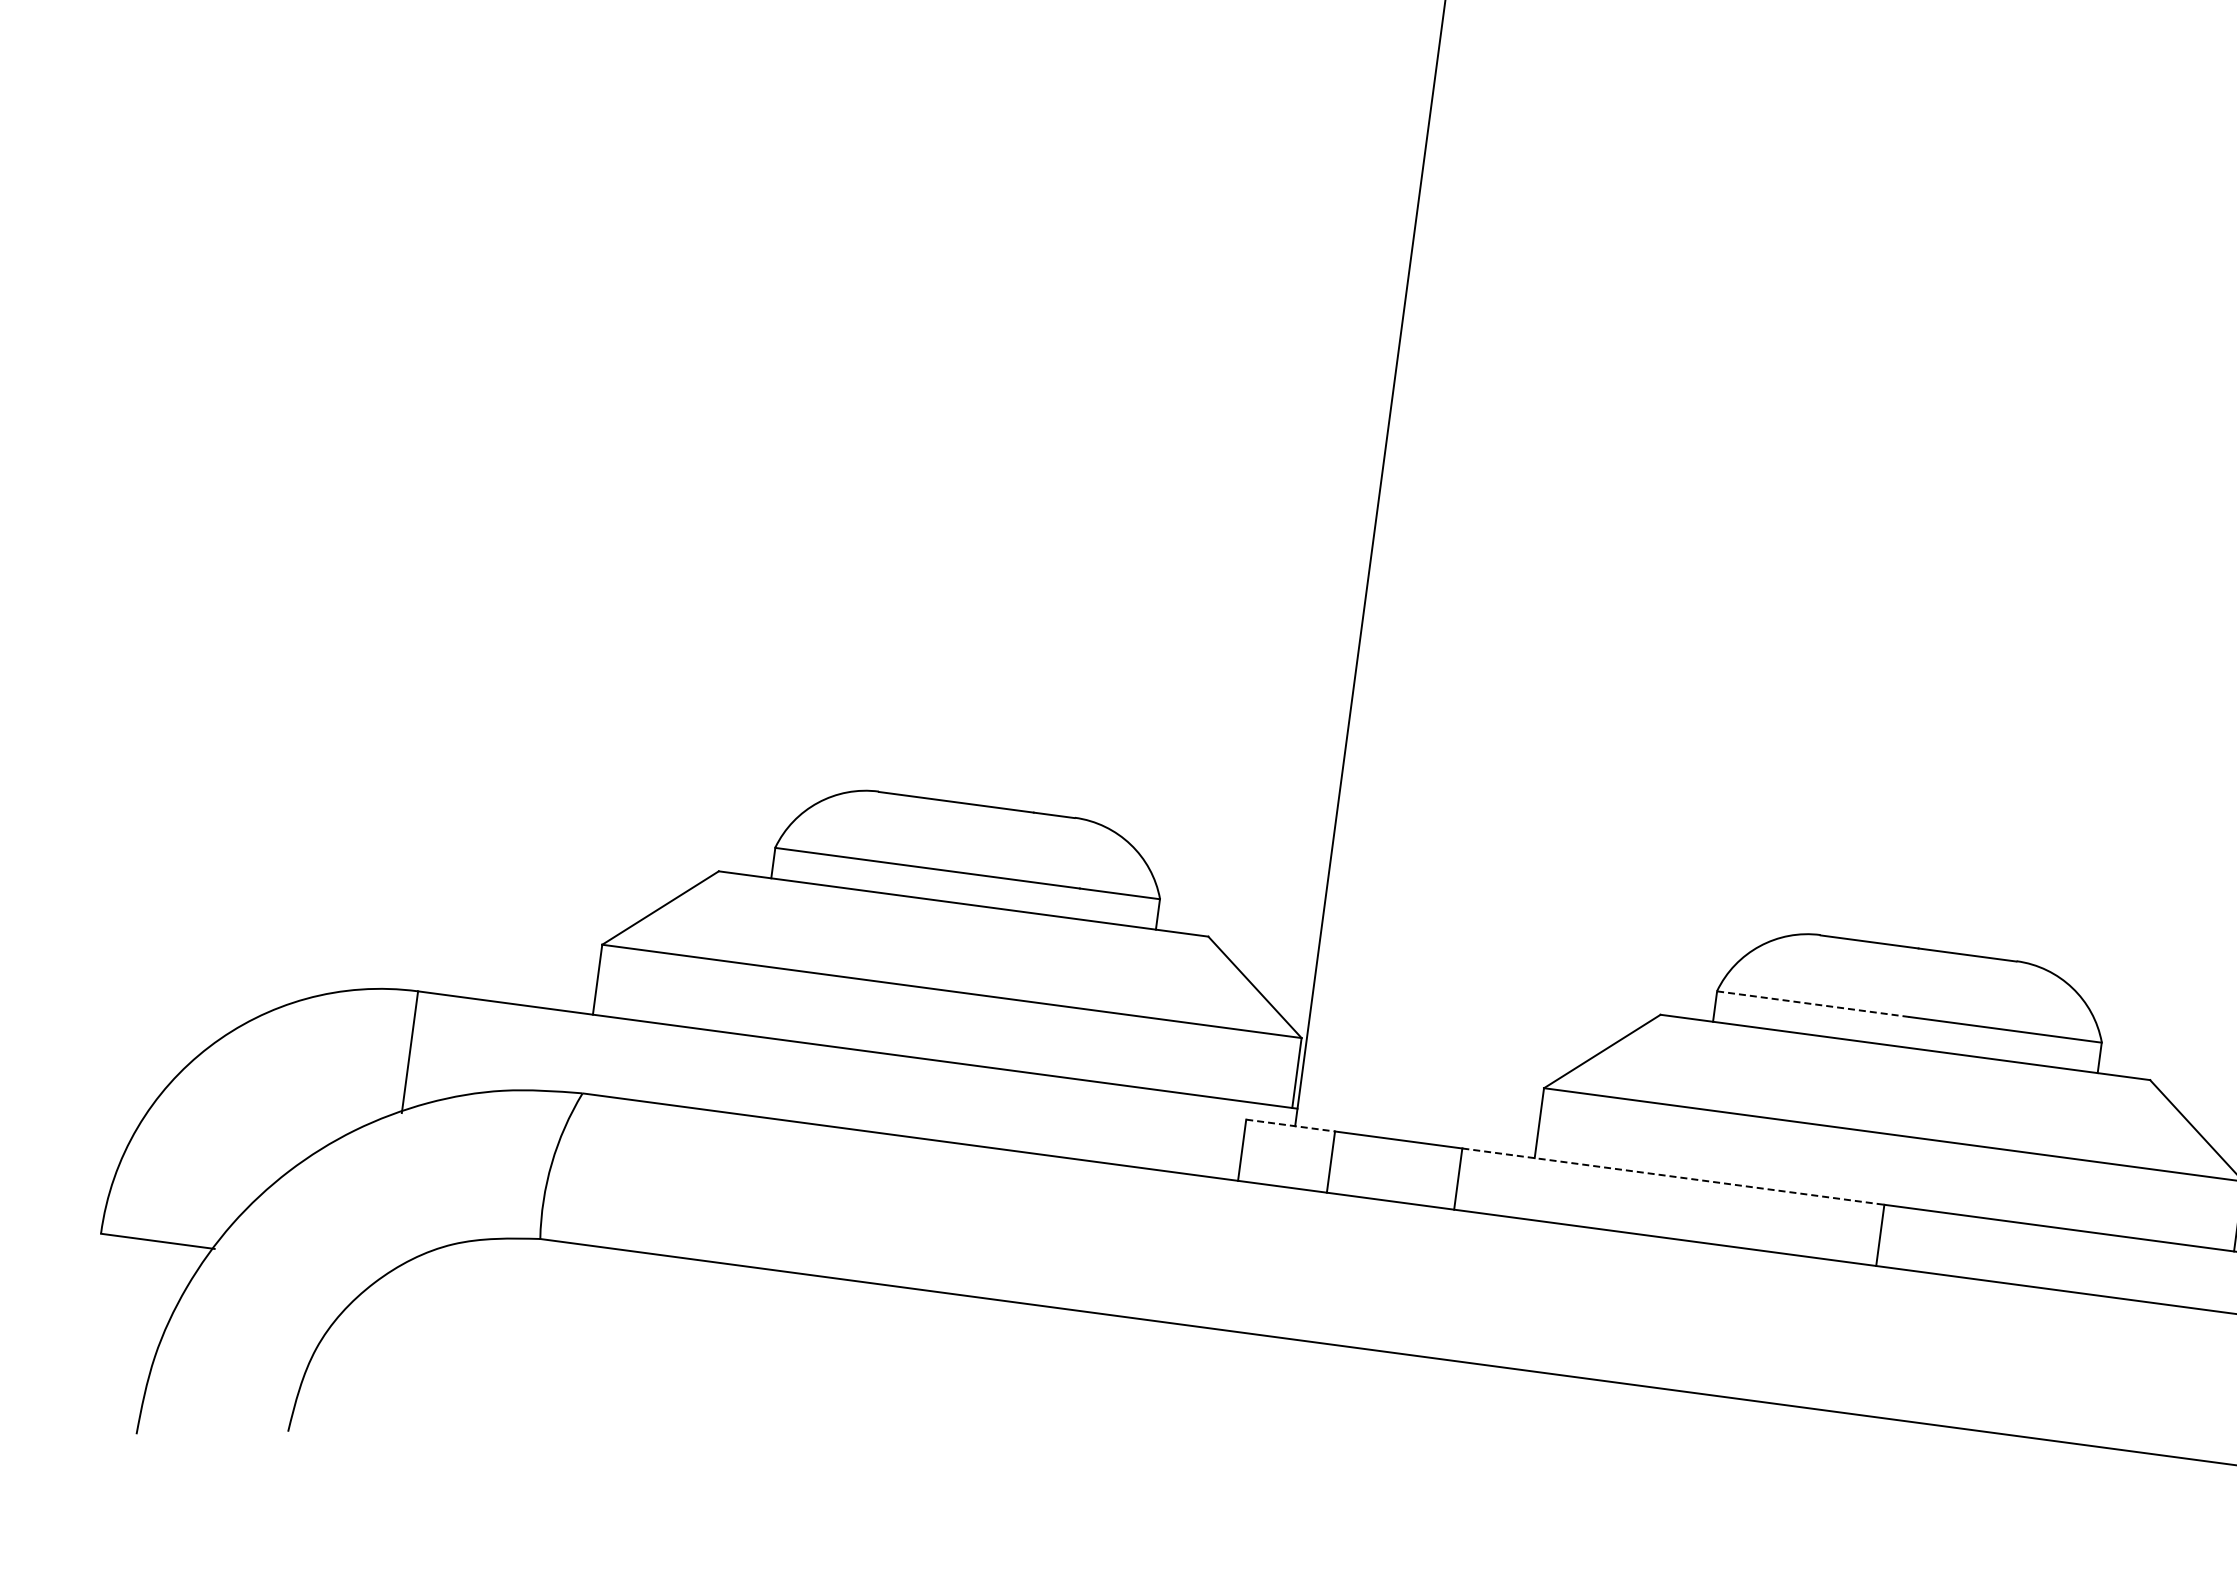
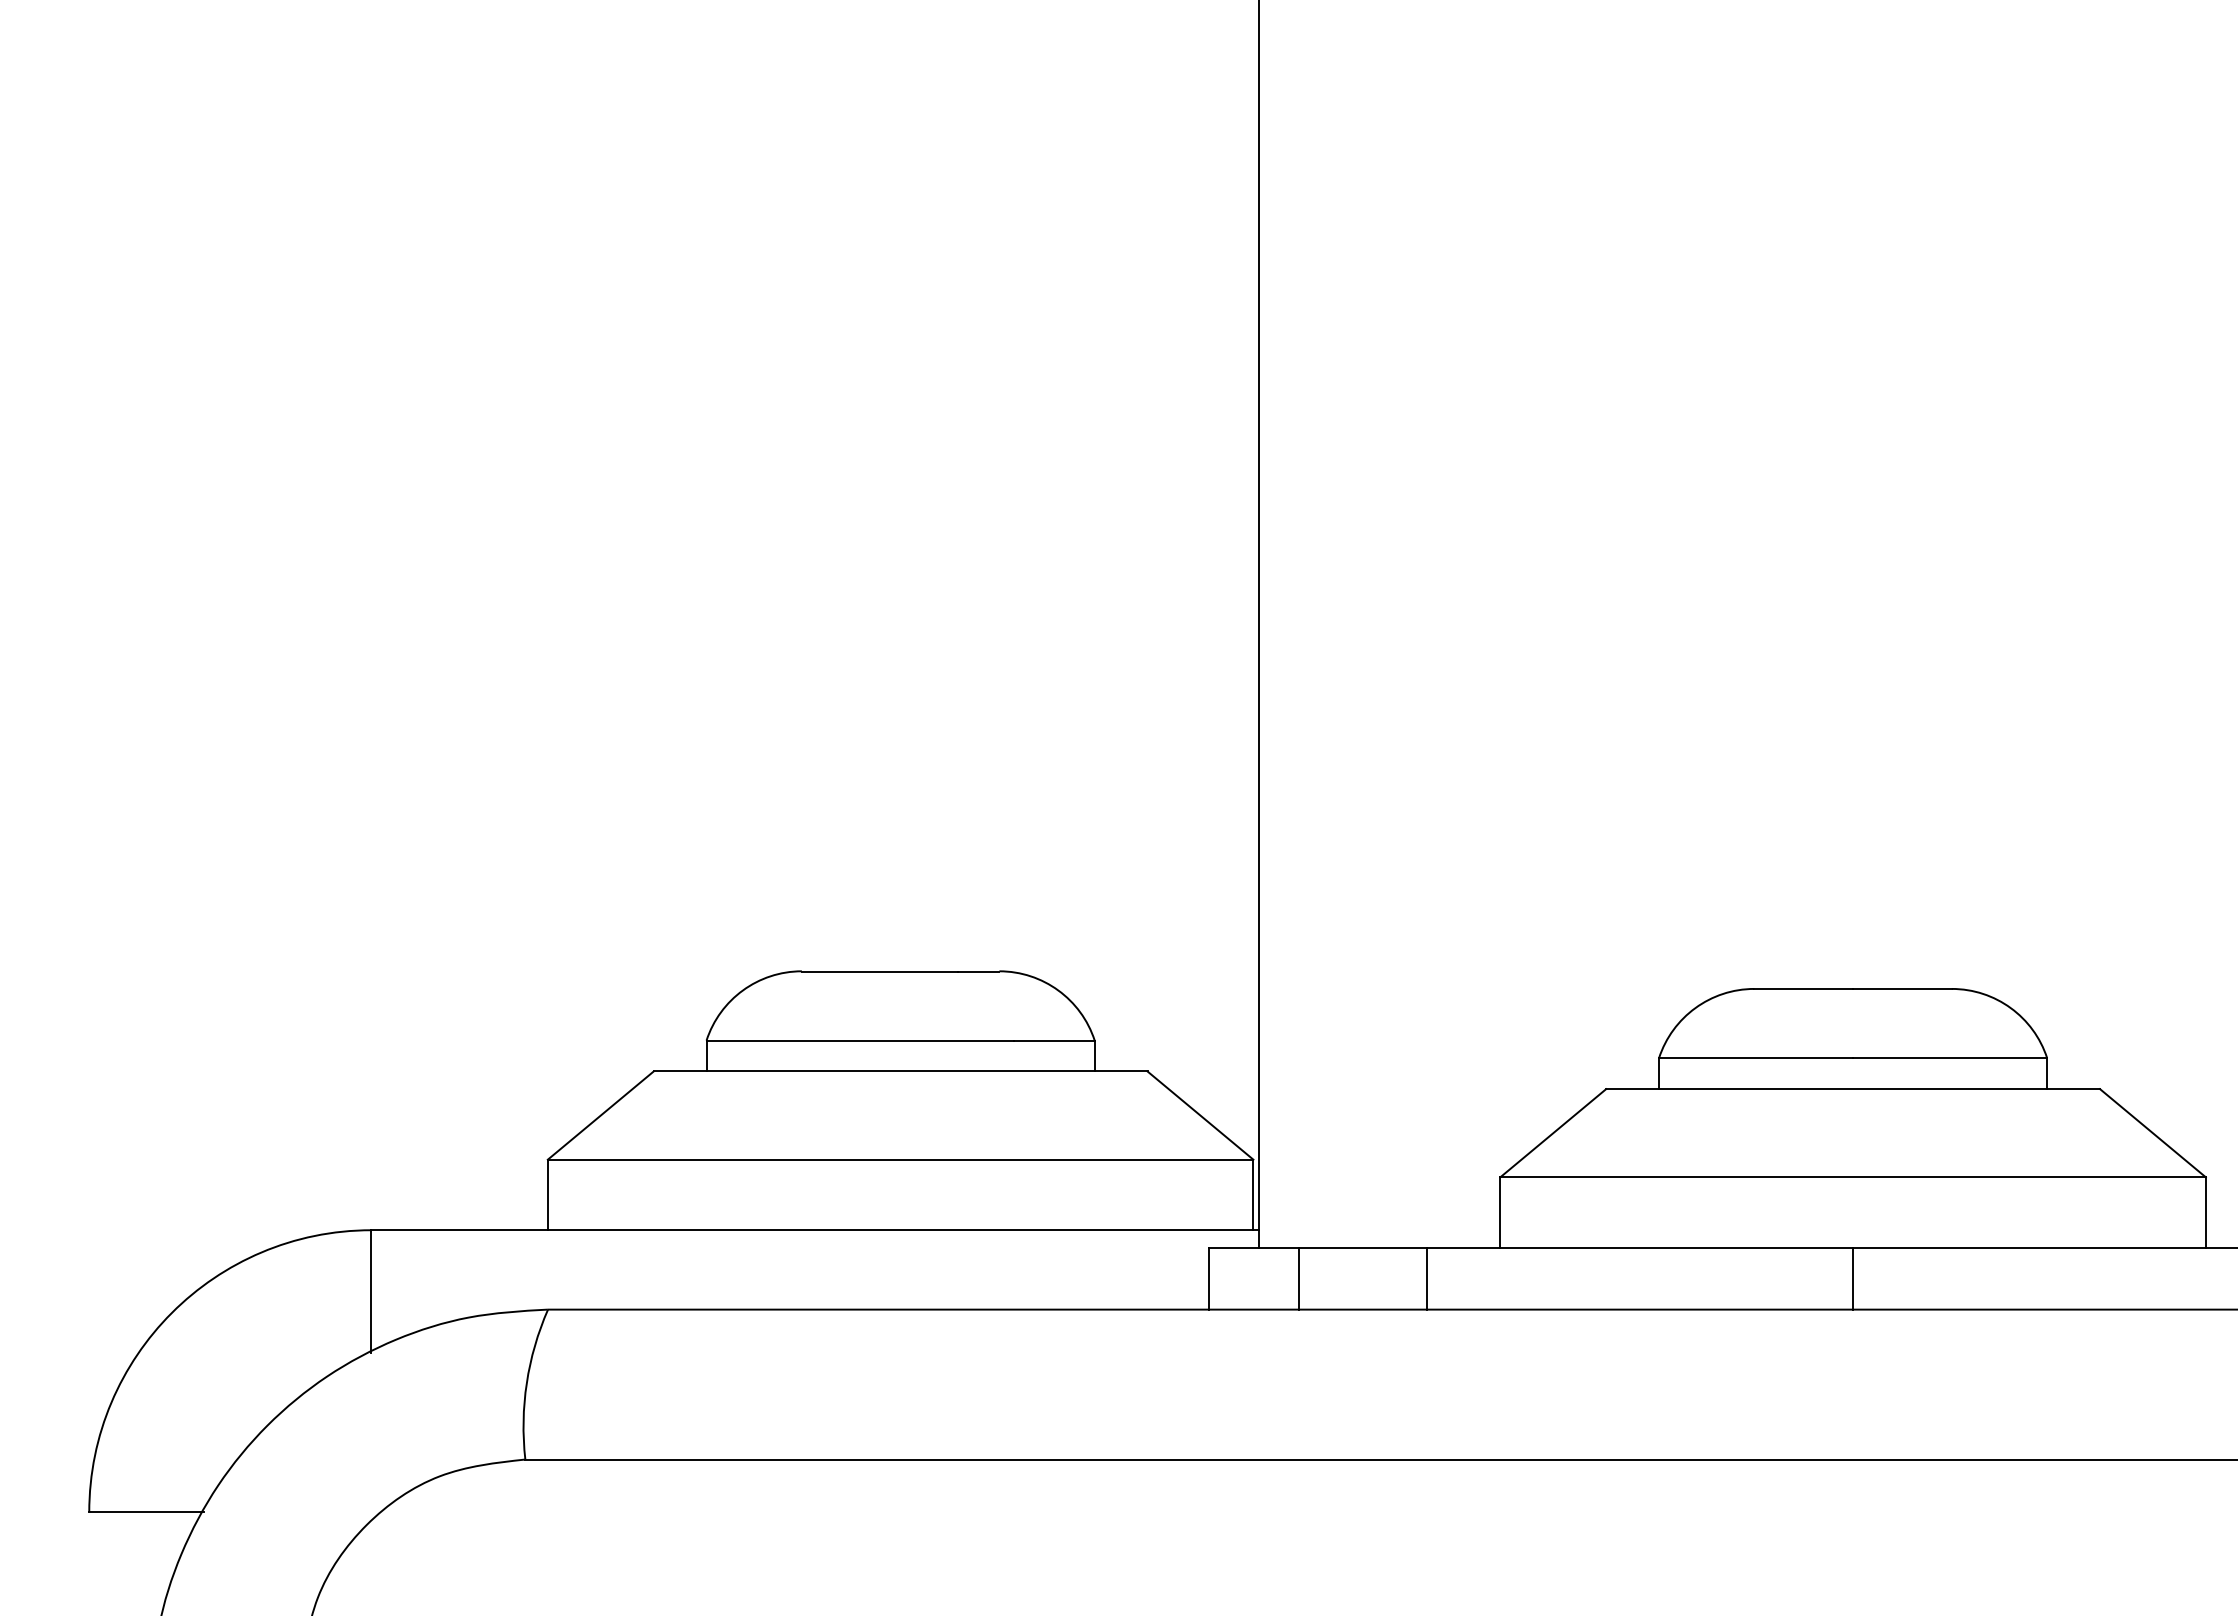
line: (1812, 1004) -> (1755, 1058), dashed -> solid
line: (1291, 1125) -> (1254, 1247), dashed -> solid
line: (1673, 1176) -> (1640, 1247), dashed -> solid

